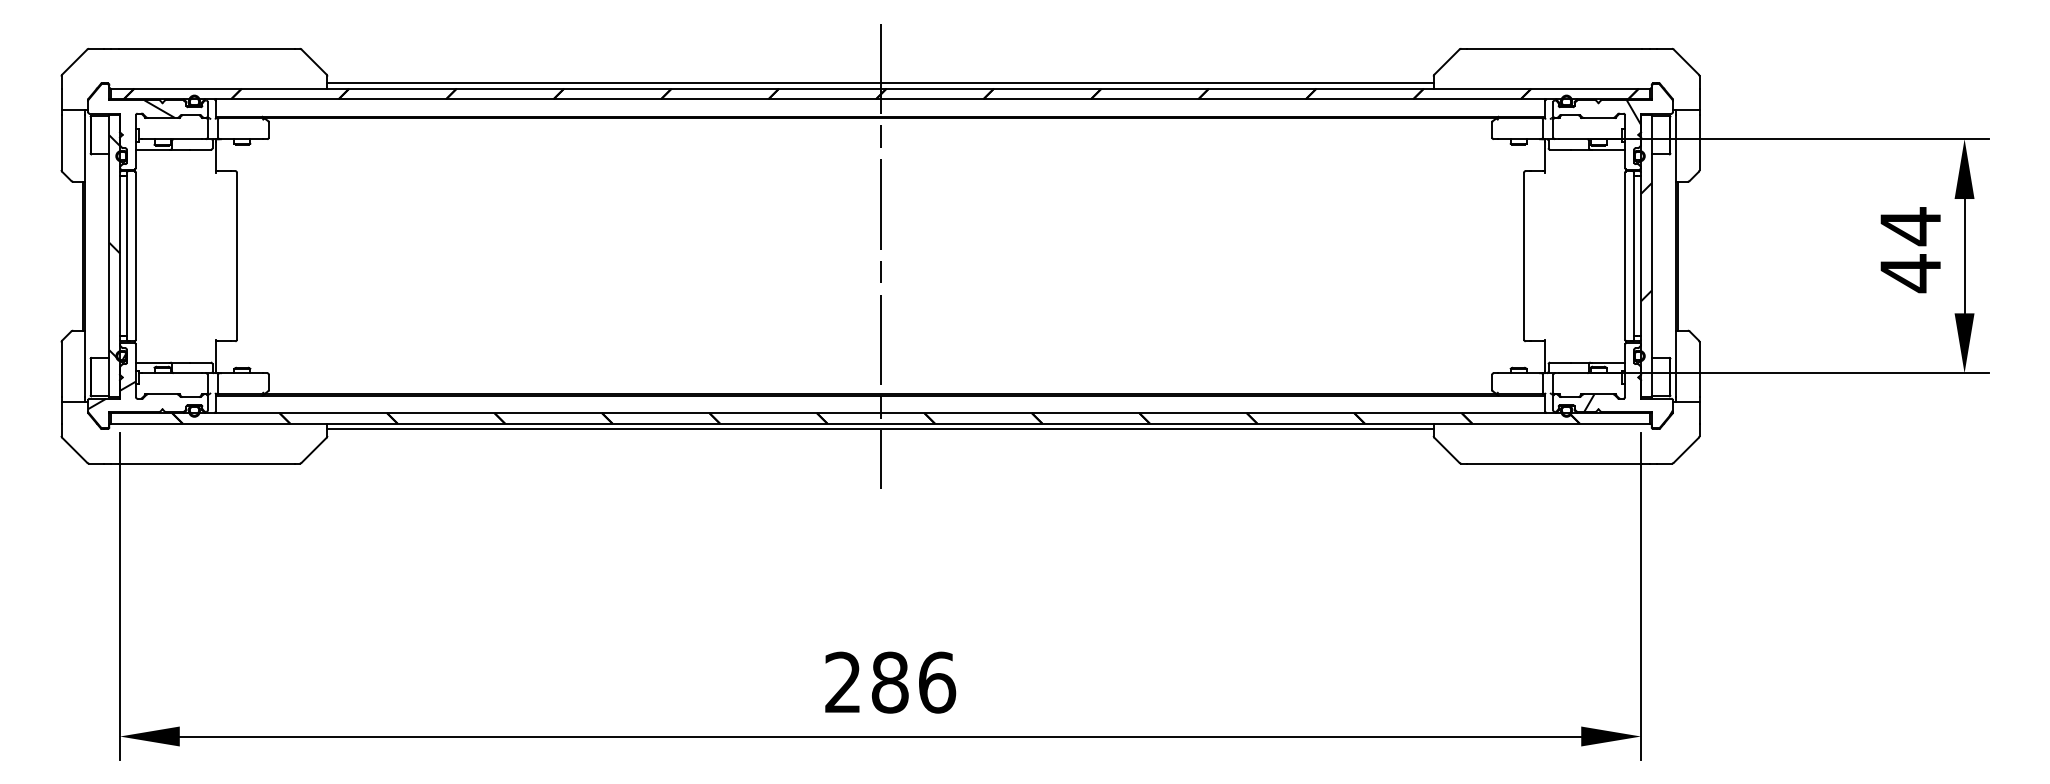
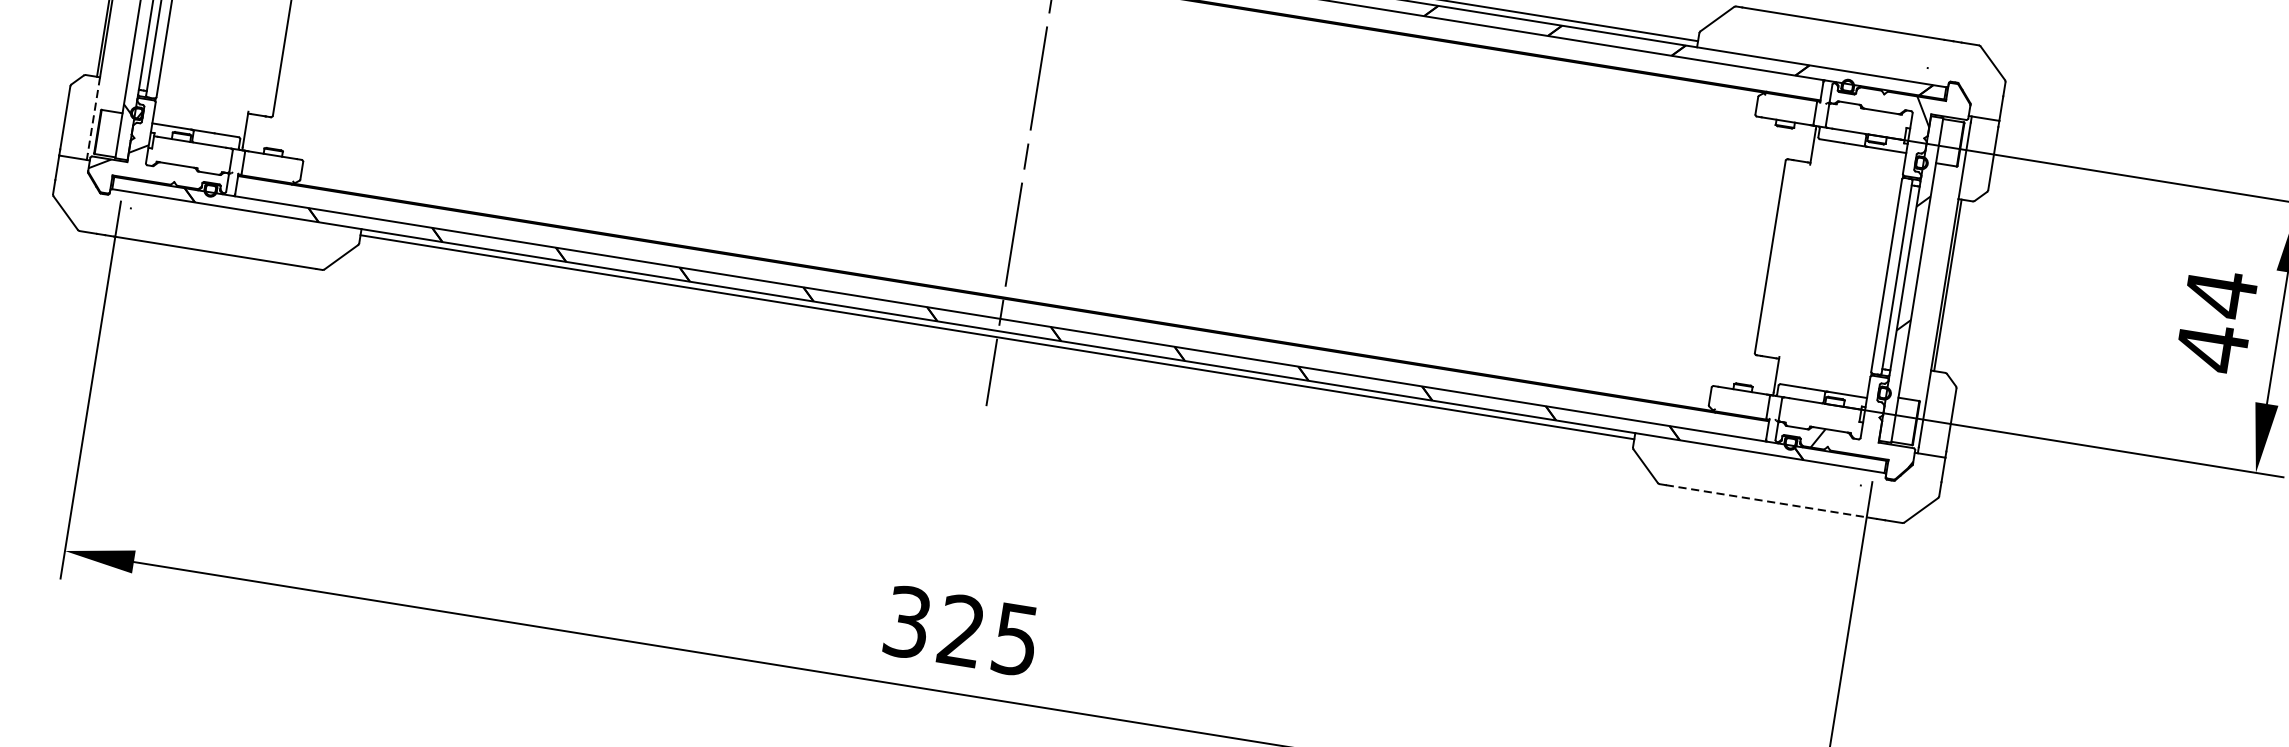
line: (85, 364) -> (93, 116), solid -> dashed
line: (1554, 463) -> (1767, 501), solid -> dashed
text: (890, 682) -> (962, 630), 286 -> 325

